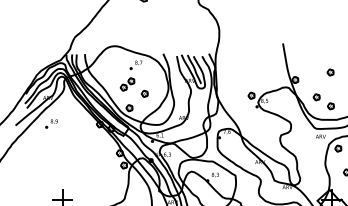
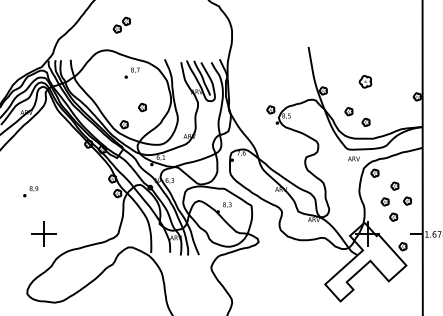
part: (330, 72) -> (365, 81), size x1.6
part: (127, 83) -> (121, 24), moved
part: (51, 123) -> (30, 191), moved

